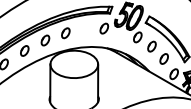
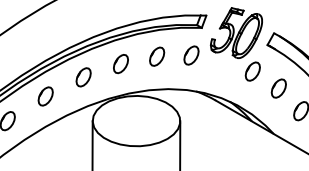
part: (85, 29) -> (157, 57), added

